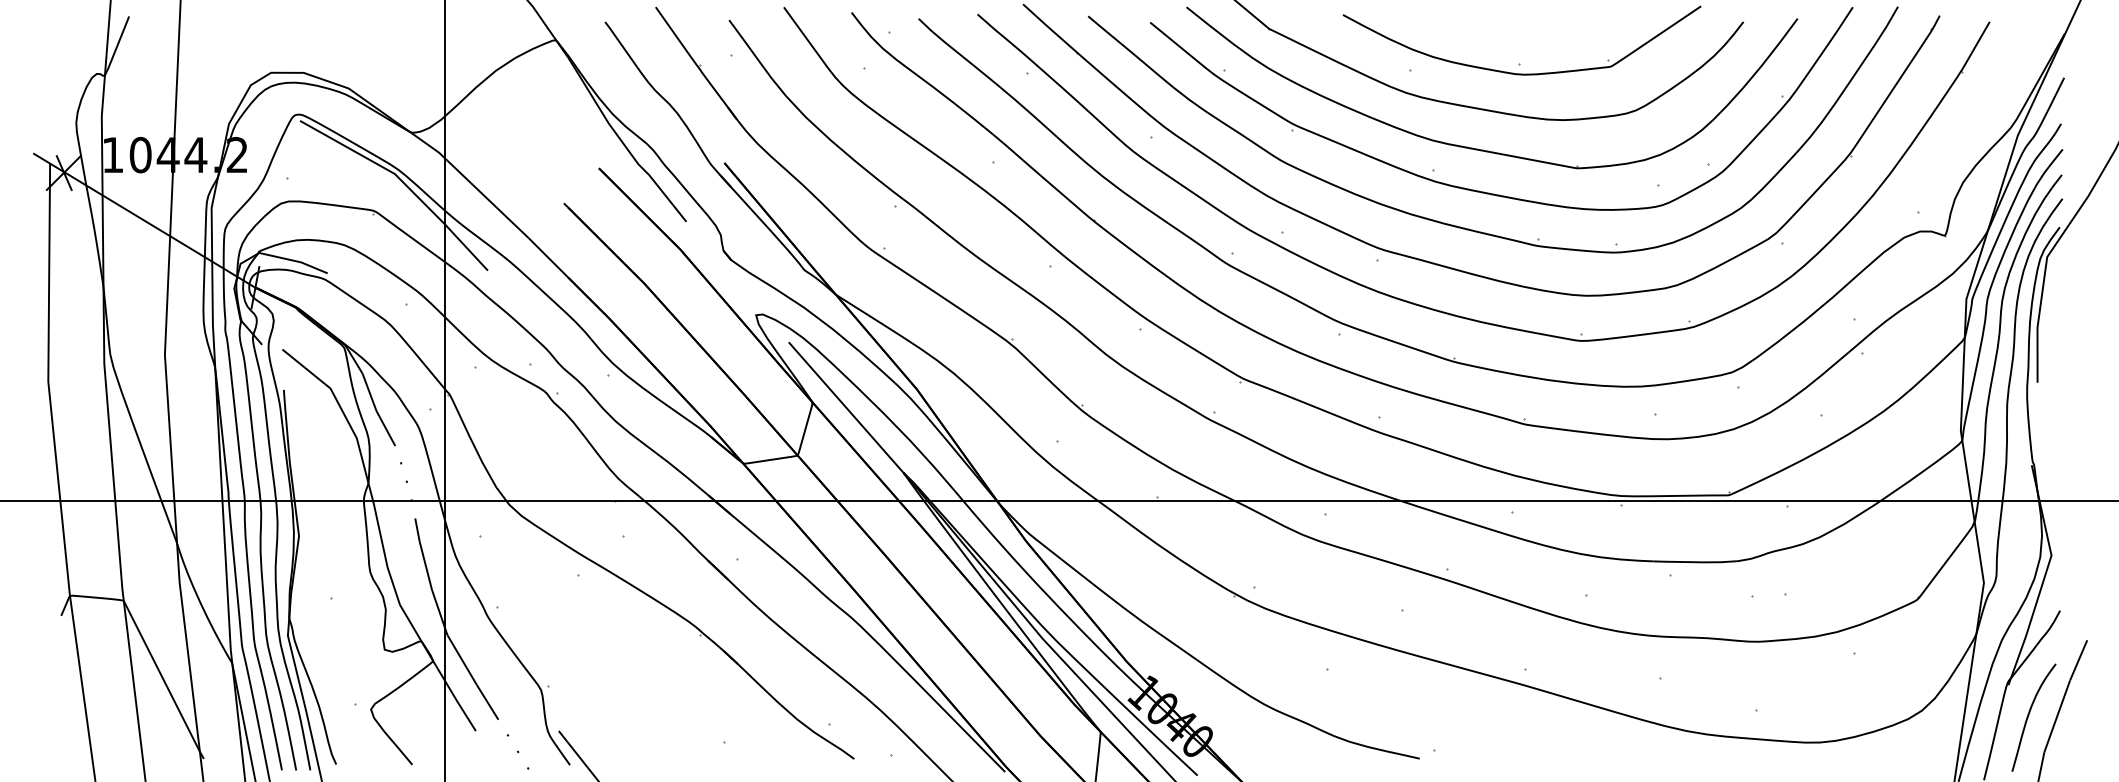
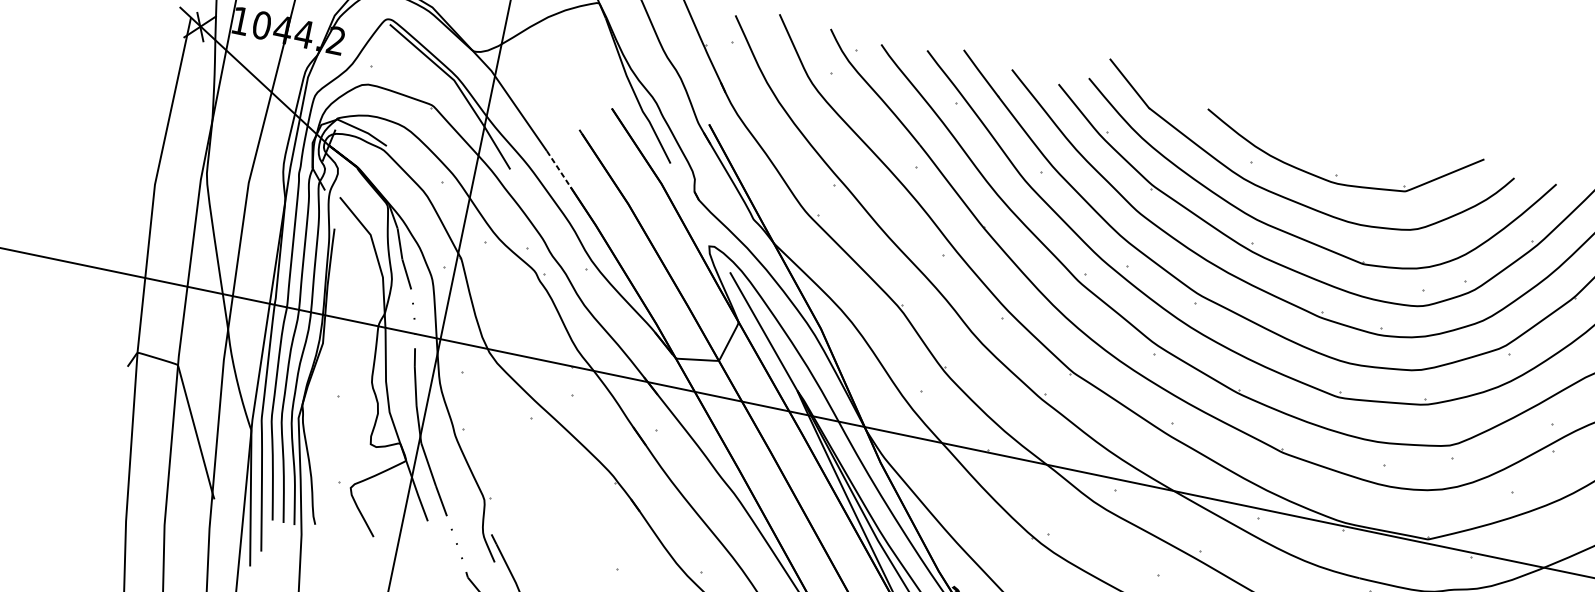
line: (548, 257) -> (558, 168), solid -> dashed

